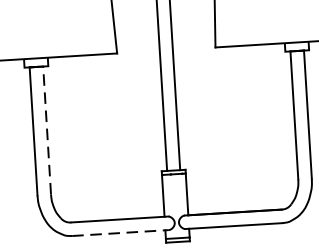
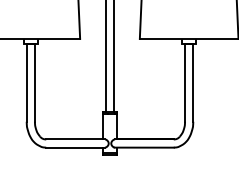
line: (46, 129) -> (34, 82), dashed -> solid
line: (122, 232) -> (76, 147), dashed -> solid

